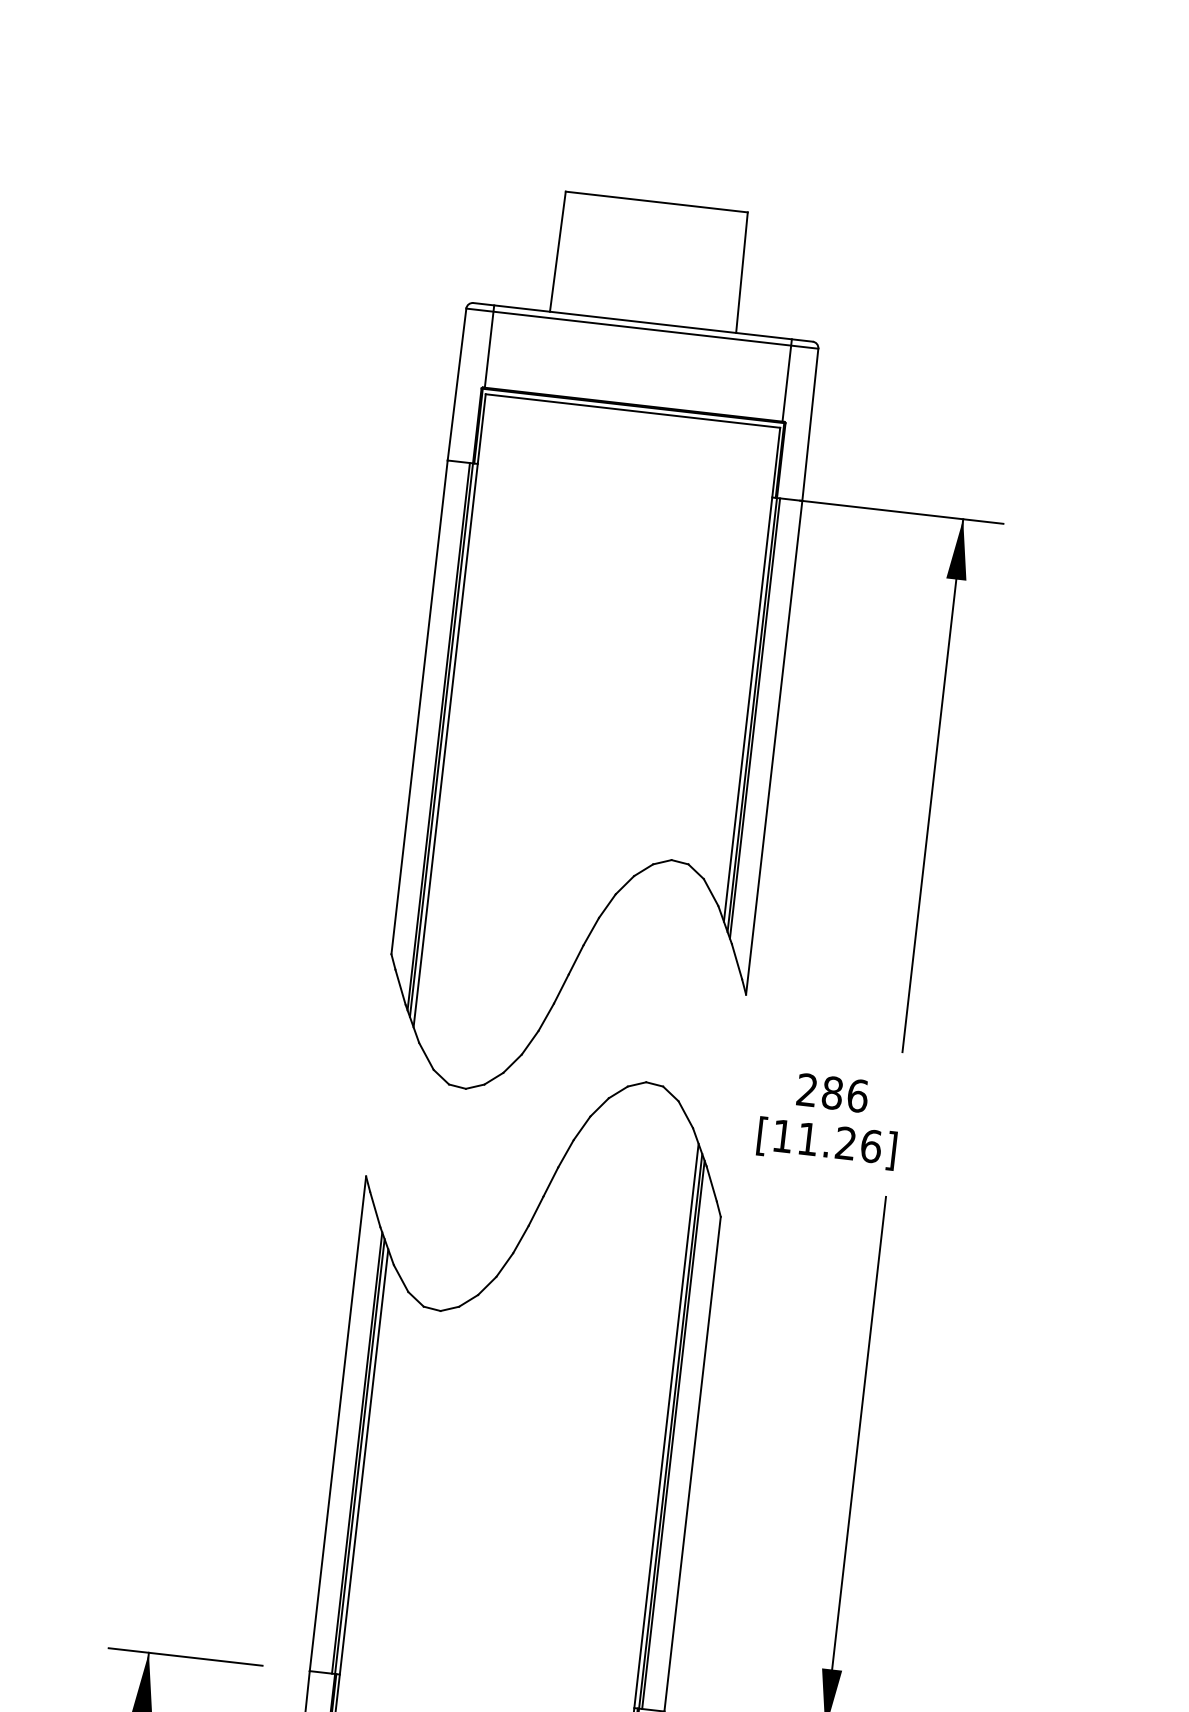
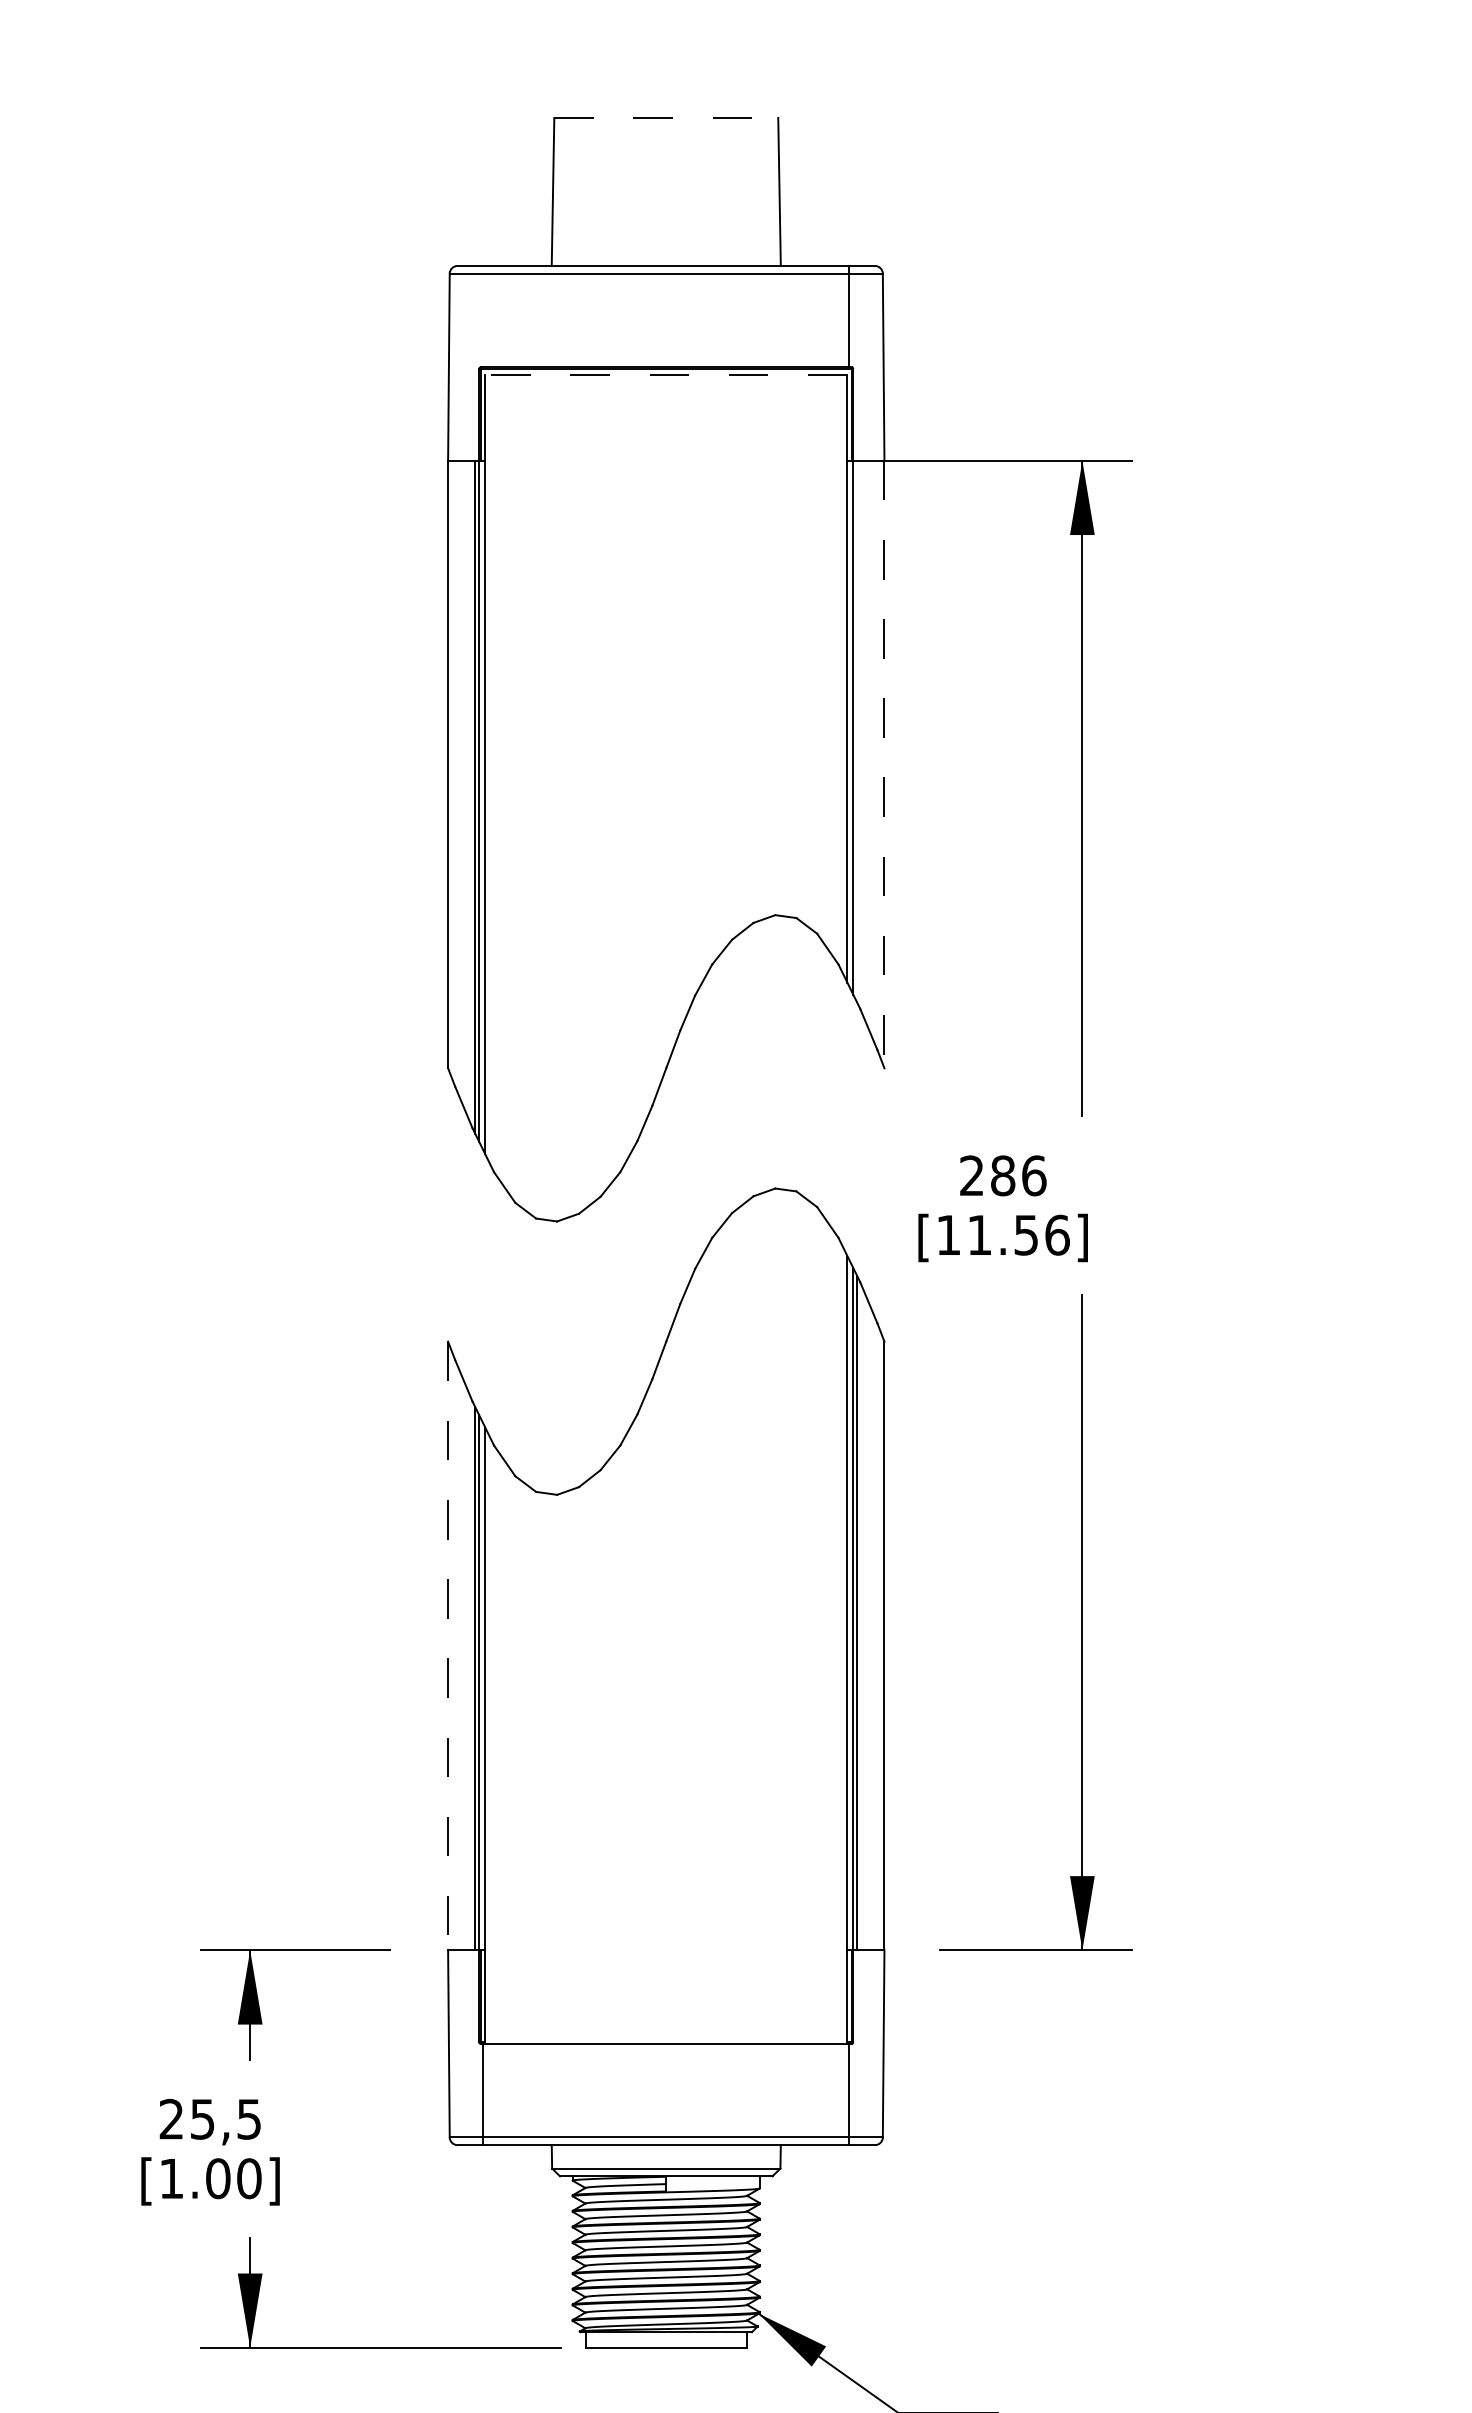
line: (656, 201) -> (666, 117), solid -> dashed
line: (489, 346) -> (483, 316), removed
line: (632, 411) -> (665, 375), solid -> dashed
line: (755, 718) -> (857, 731), removed
line: (774, 747) -> (884, 764), solid -> dashed
text: (845, 1142) -> (1025, 1234), [11.26] -> [11.56]
line: (338, 1424) -> (448, 1646), solid -> dashed

